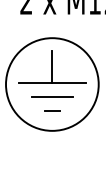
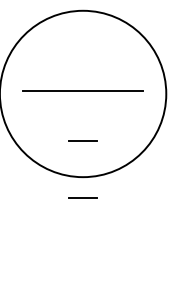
line: (52, 66) -> (83, 61), removed
line: (51, 96) -> (81, 115), removed
line: (52, 142) -> (83, 198), added

